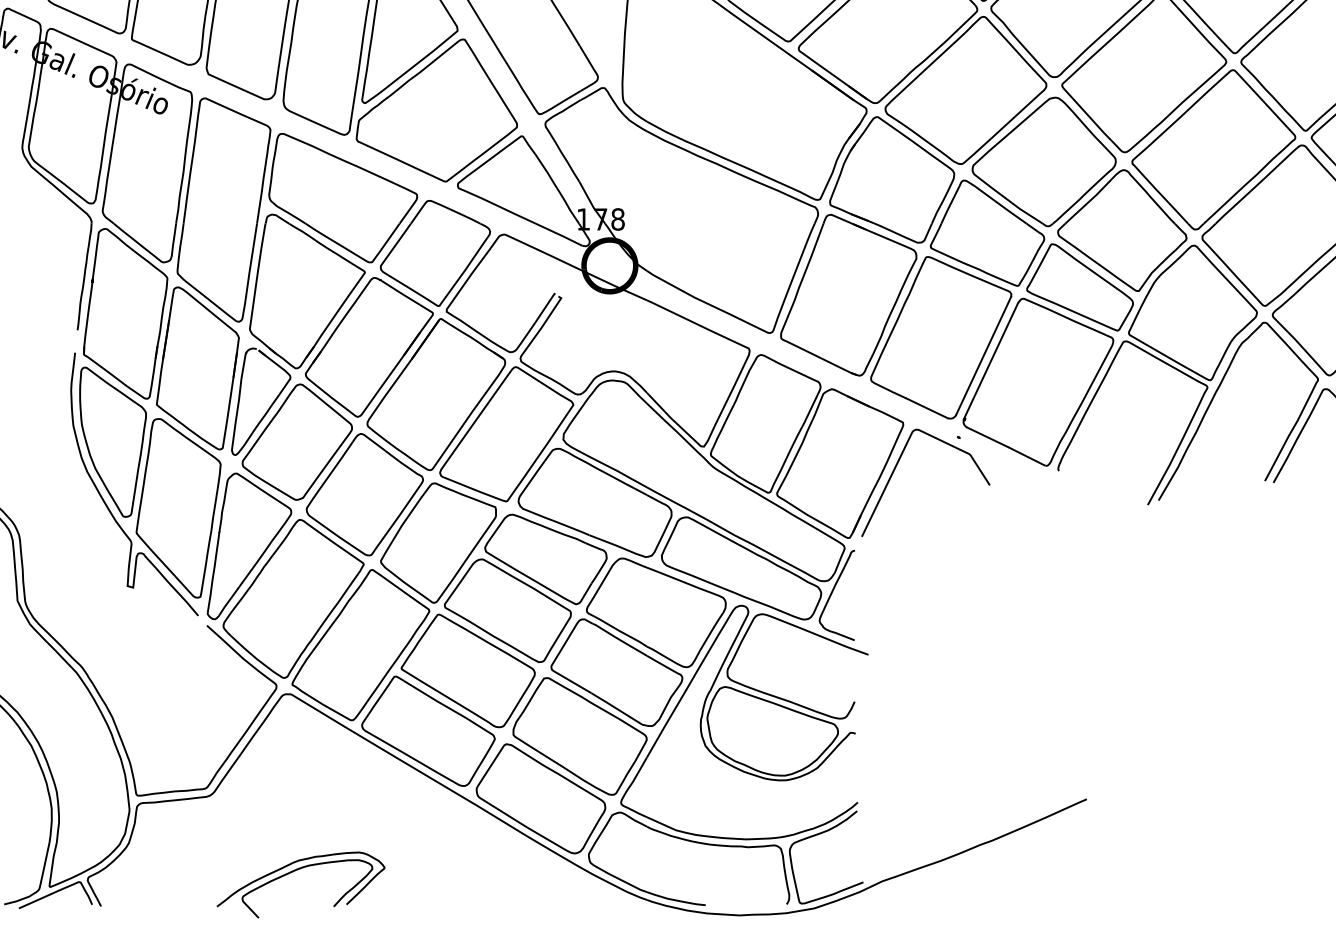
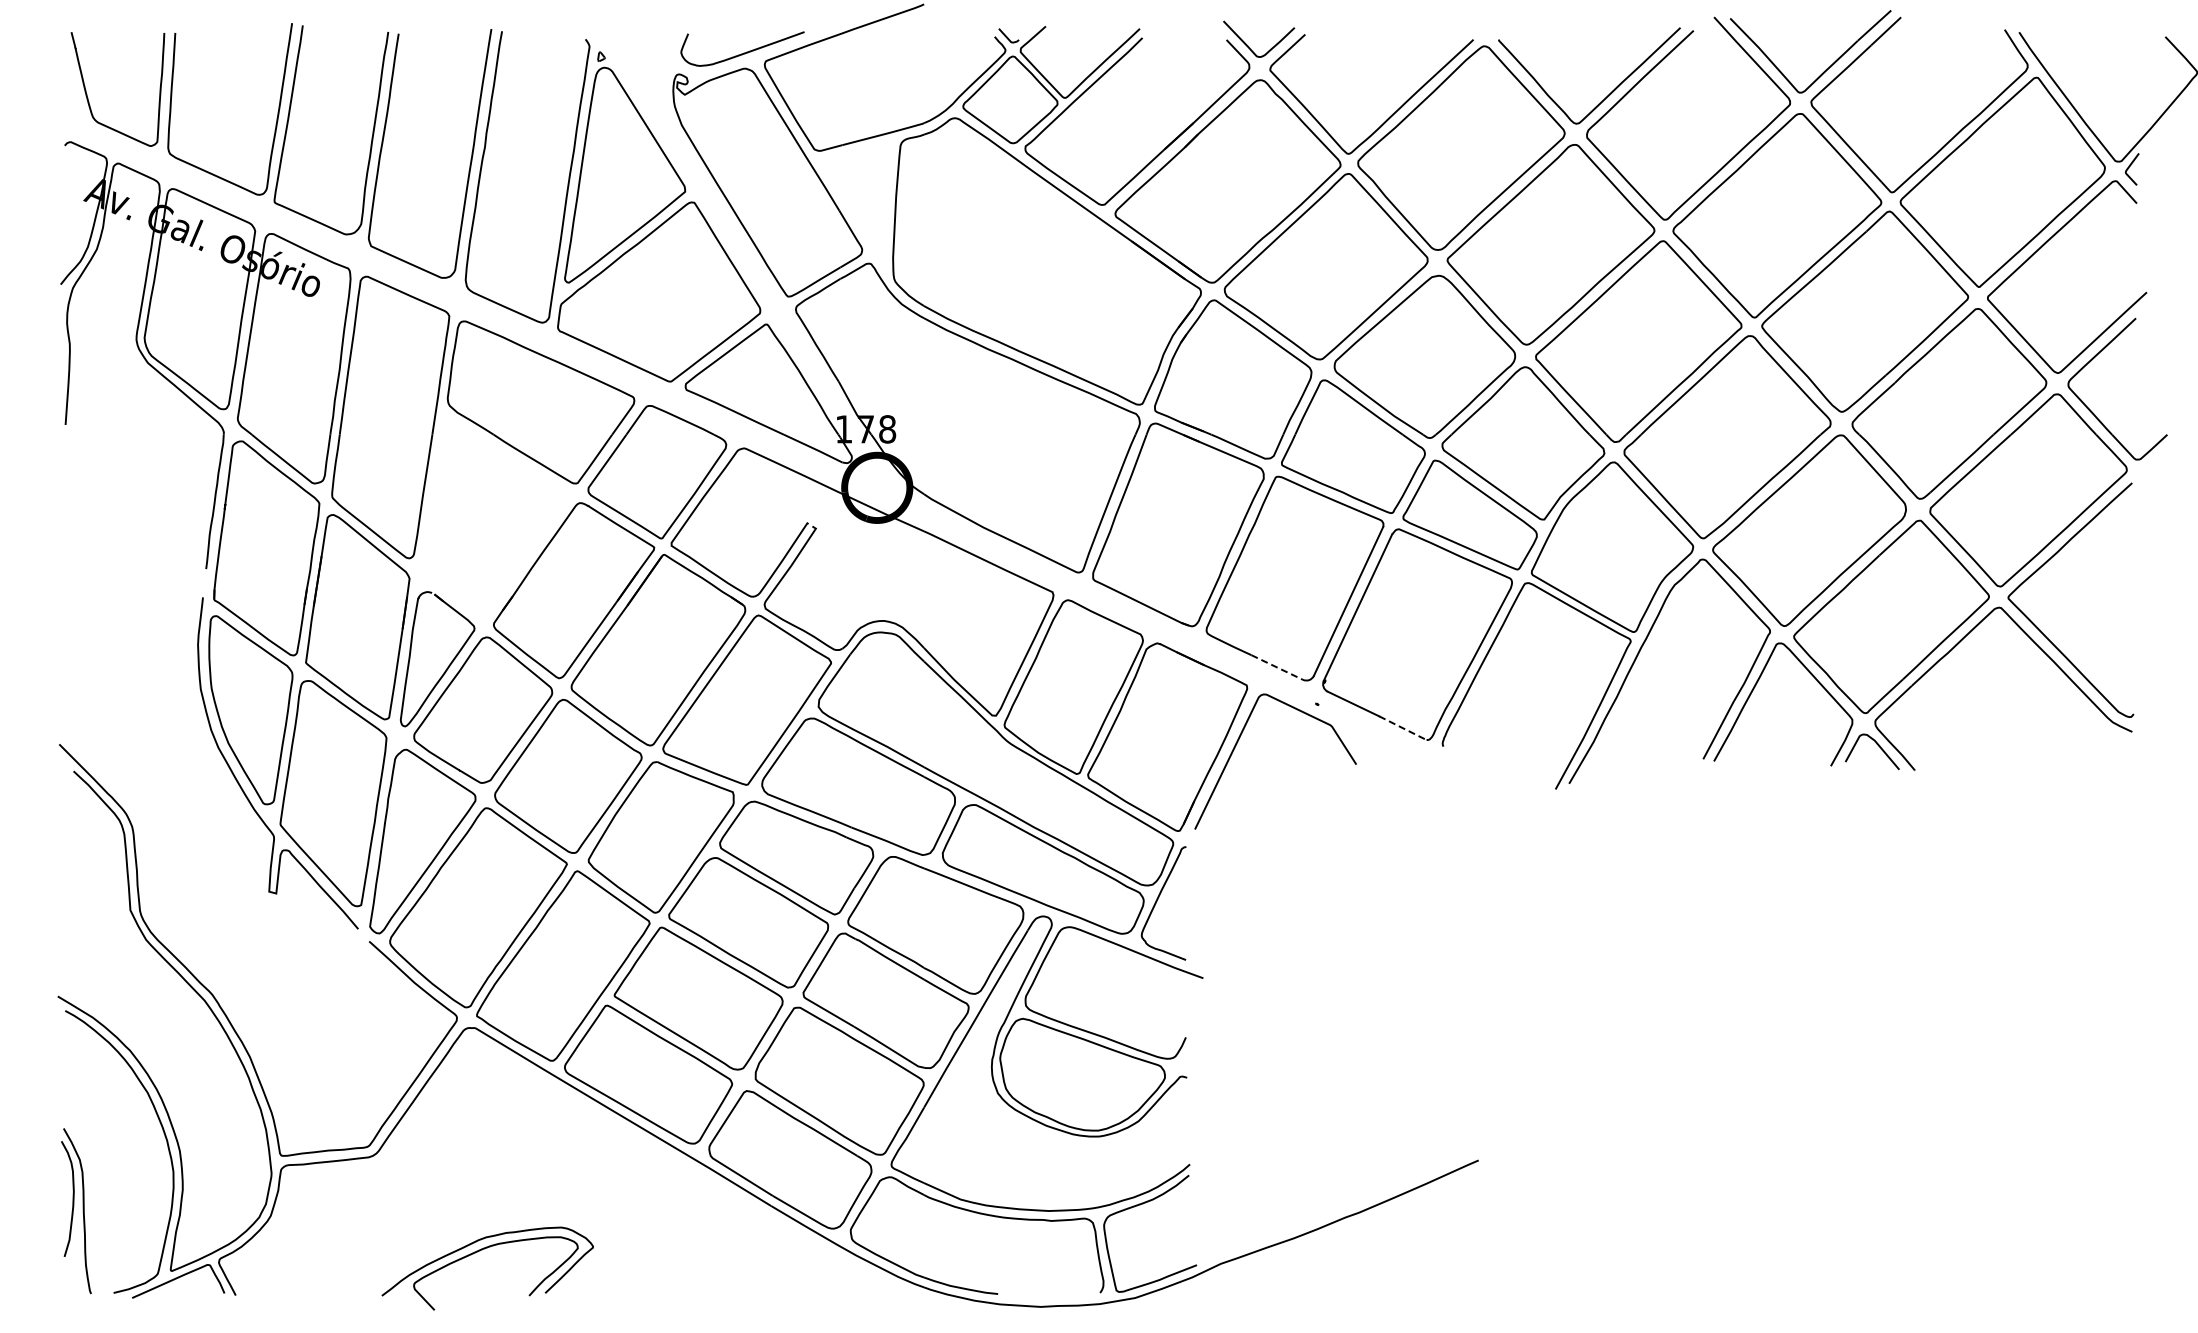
part: (307, 290) -> (495, 519), removed
line: (927, 408) -> (1277, 667), solid -> dashed
line: (1027, 456) -> (1403, 728), solid -> dashed

